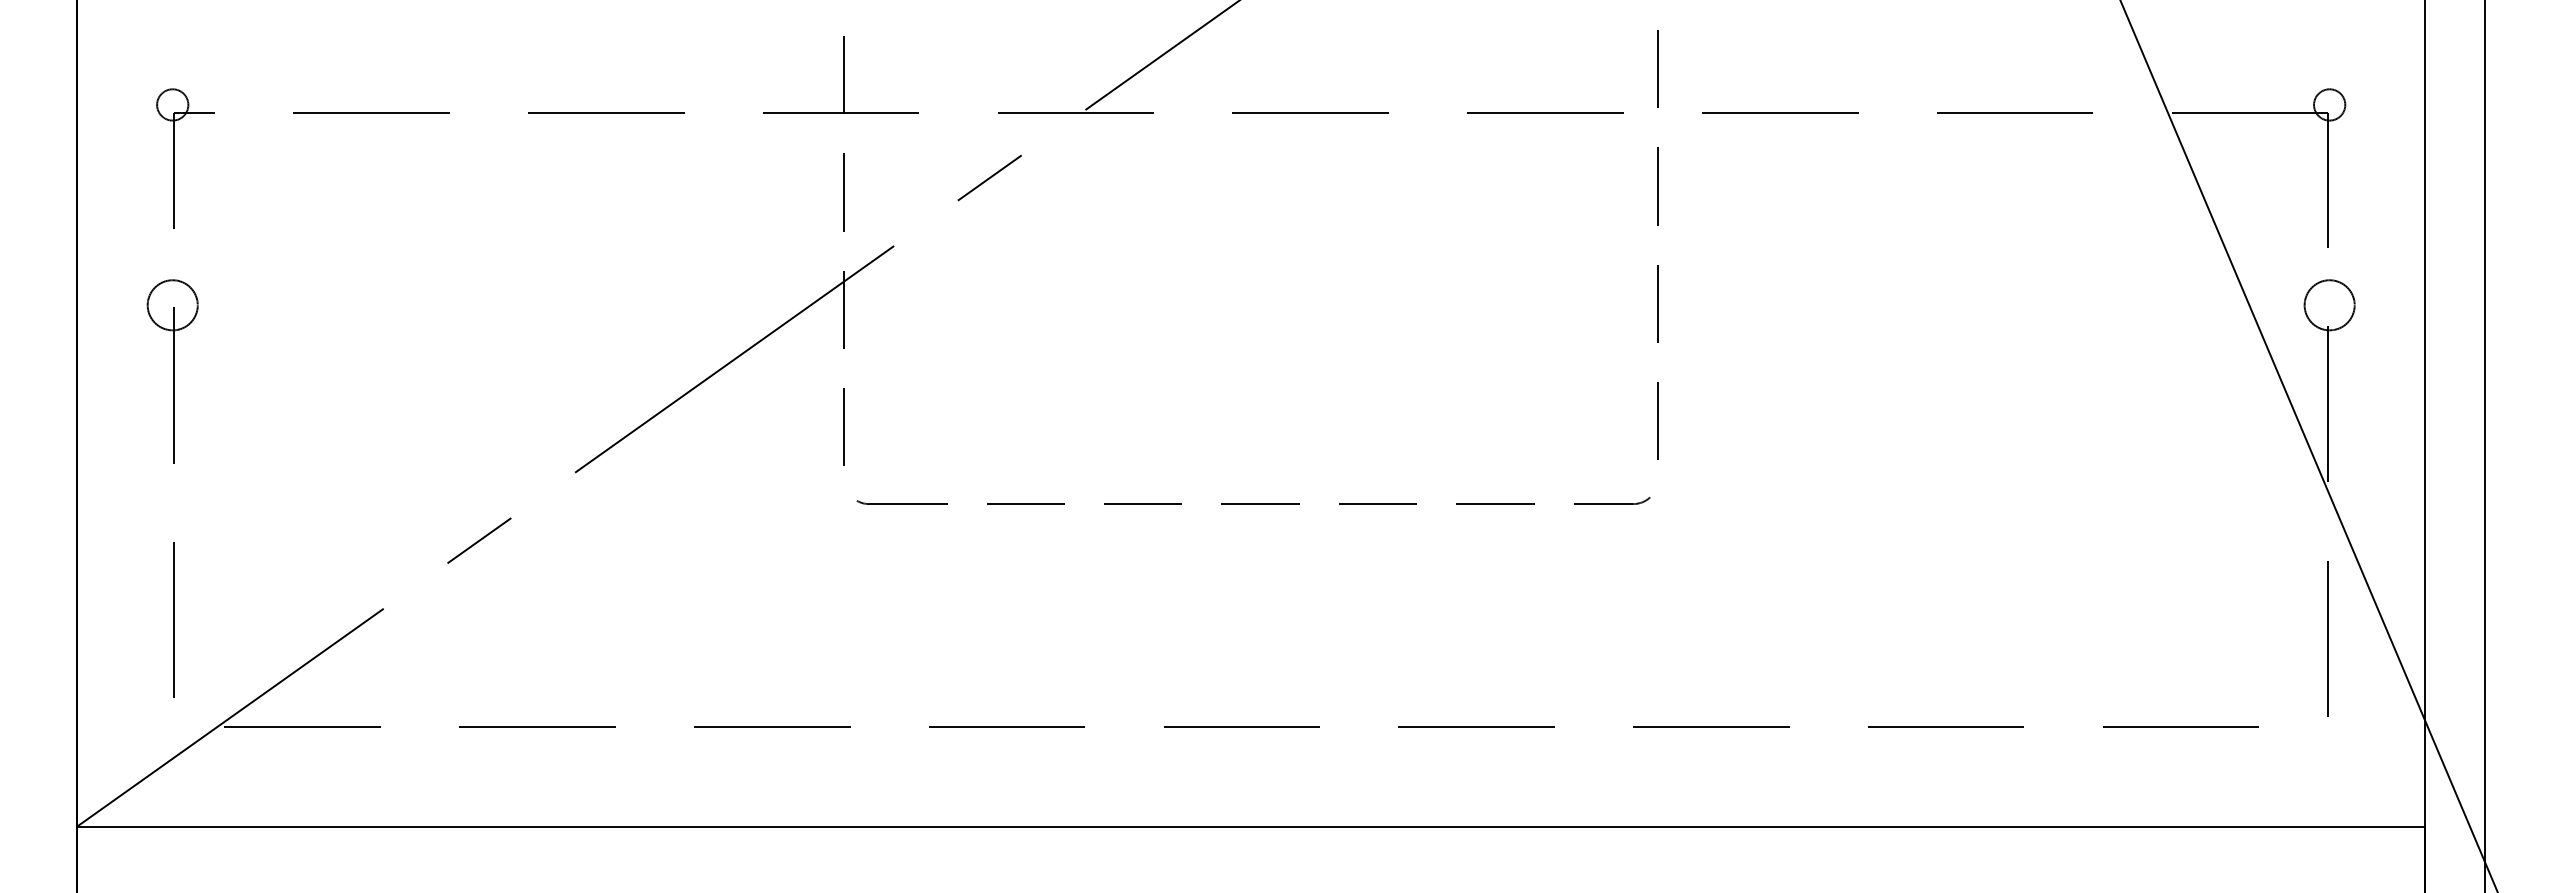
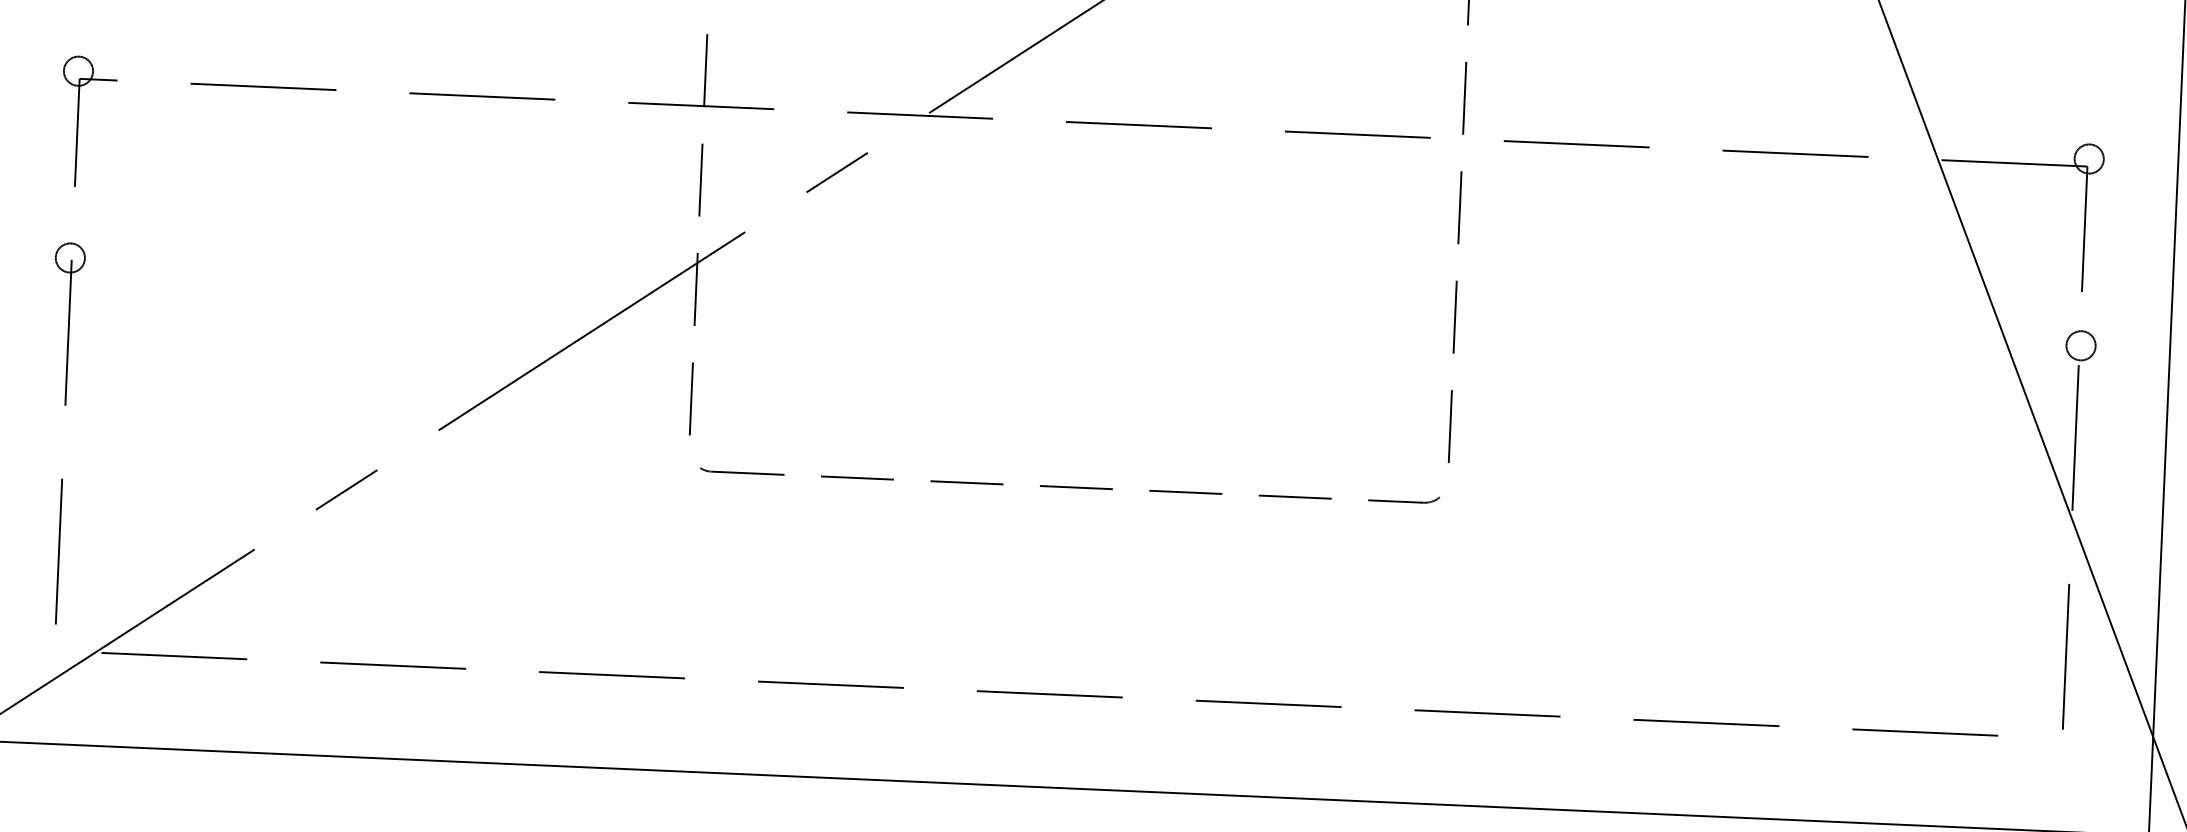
circle: (172, 304) -> (70, 257), size x0.62
circle: (2329, 304) -> (2080, 345), size x0.62

